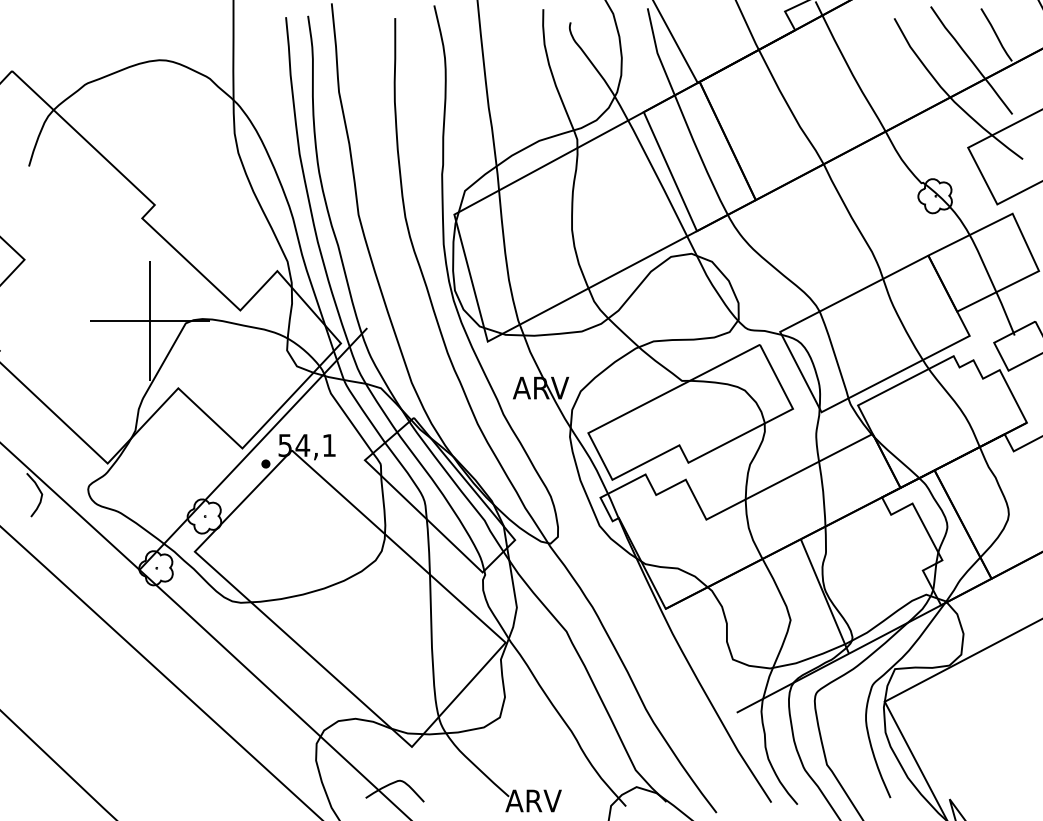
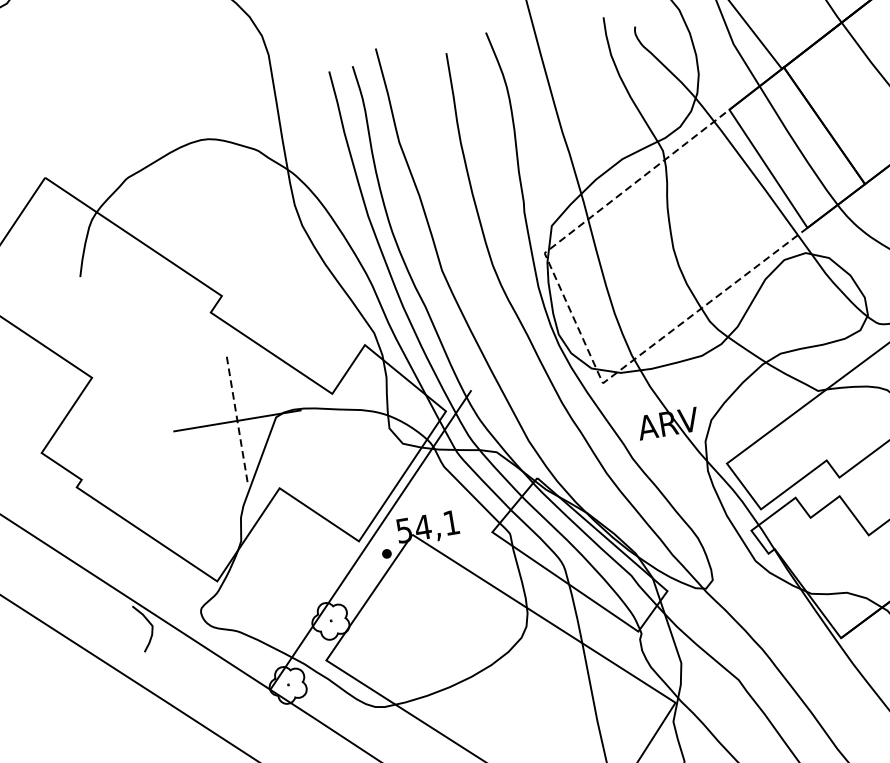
line: (473, 287) -> (578, 327), solid -> dashed
line: (150, 320) -> (237, 420), solid -> dashed

